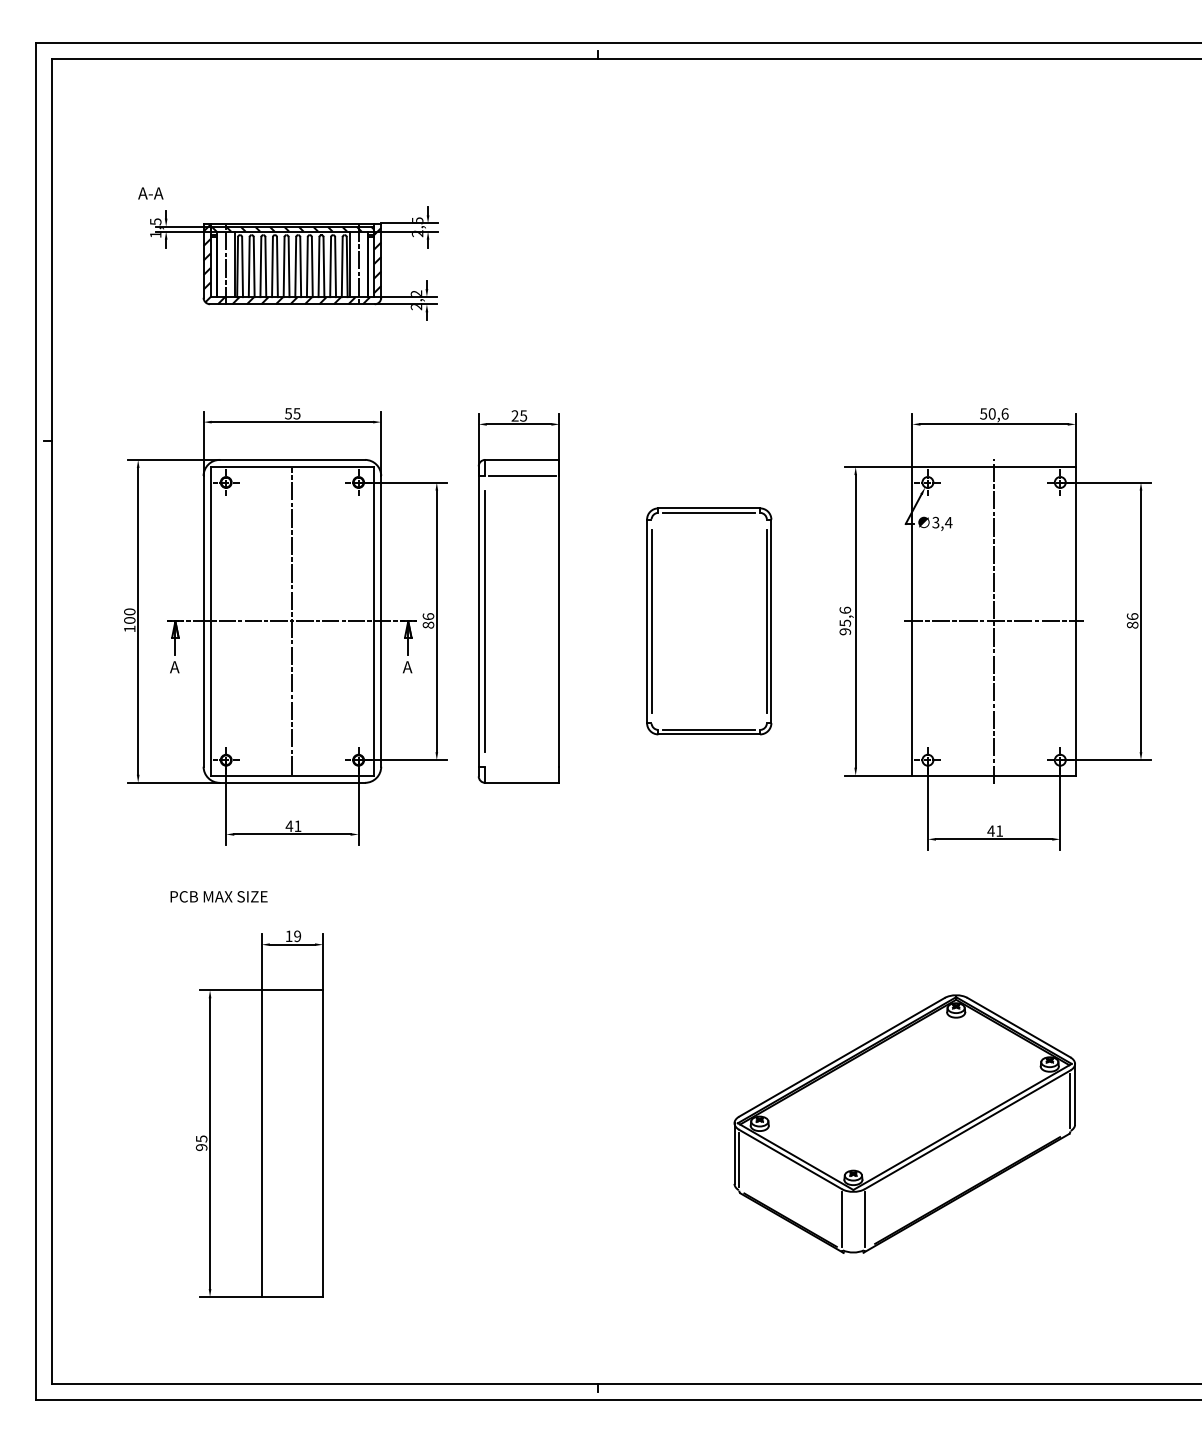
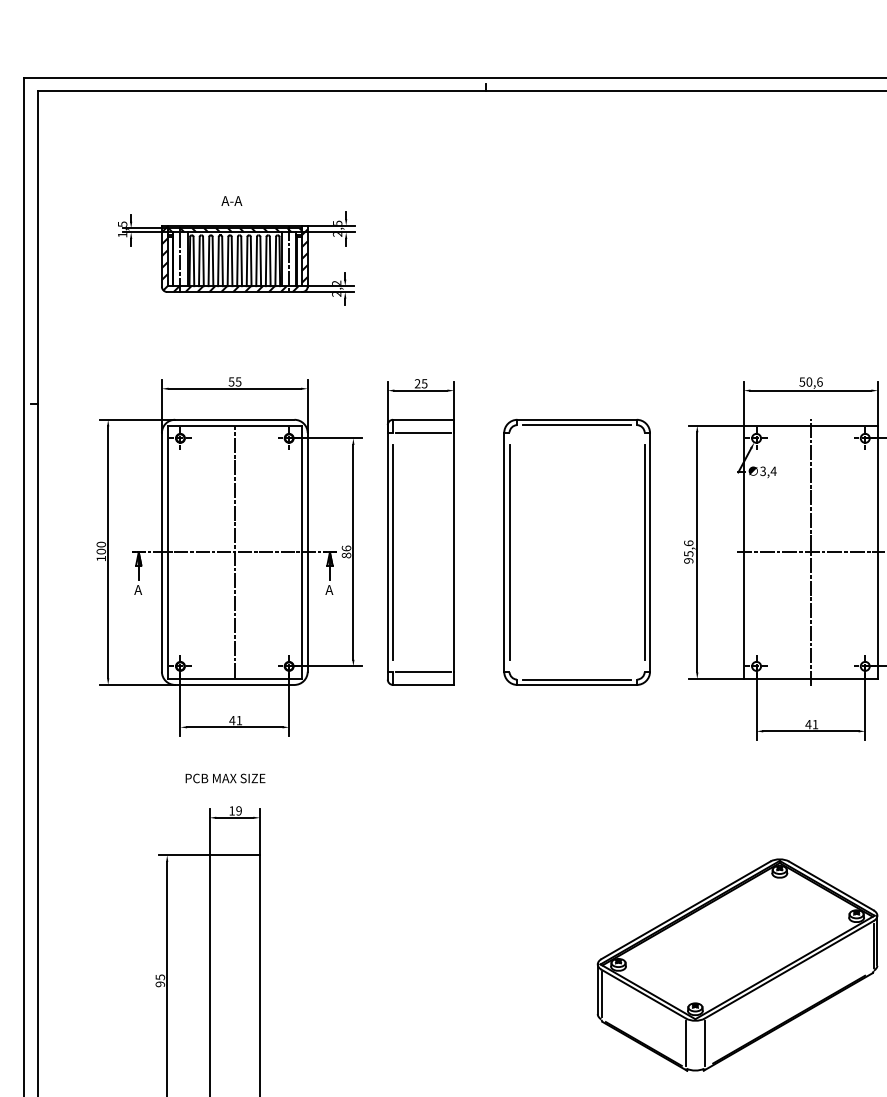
text: (150, 193) -> (231, 201), moved
part: (708, 621) -> (576, 552), size x1.43
line: (521, 766) -> (422, 671), added
text: (218, 896) -> (225, 778), moved

